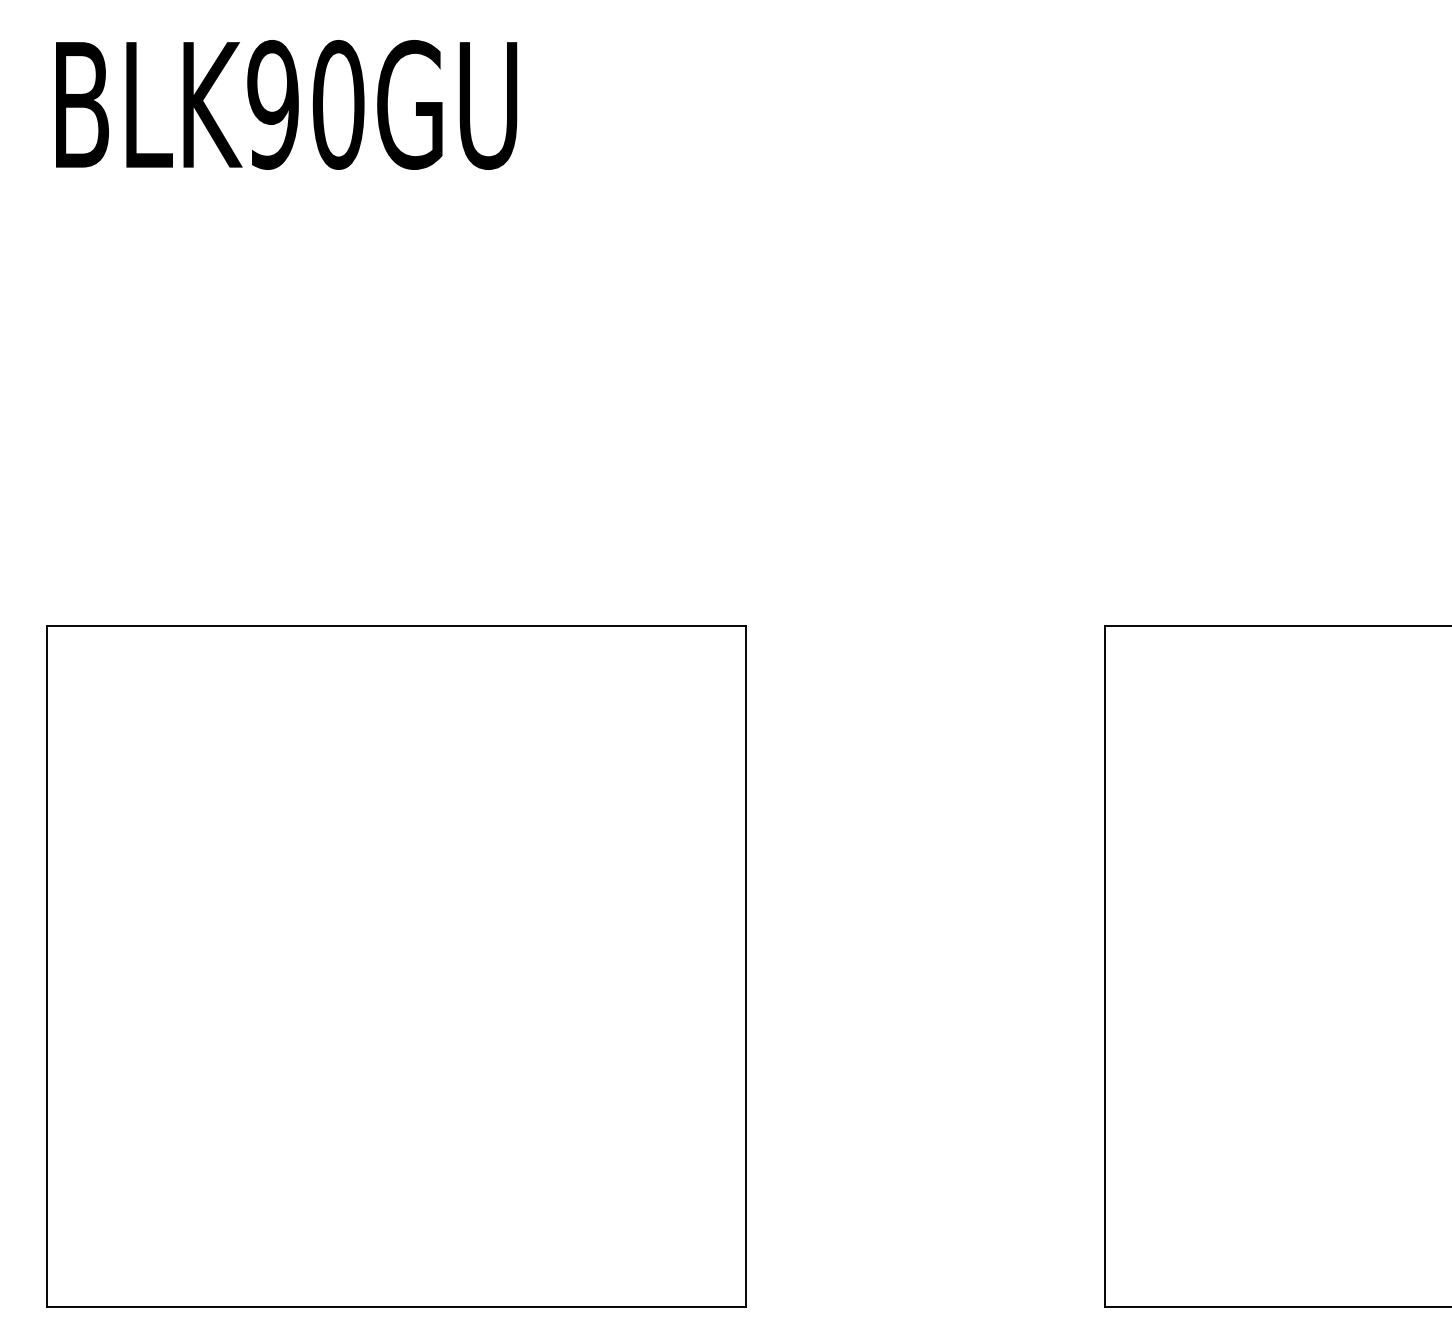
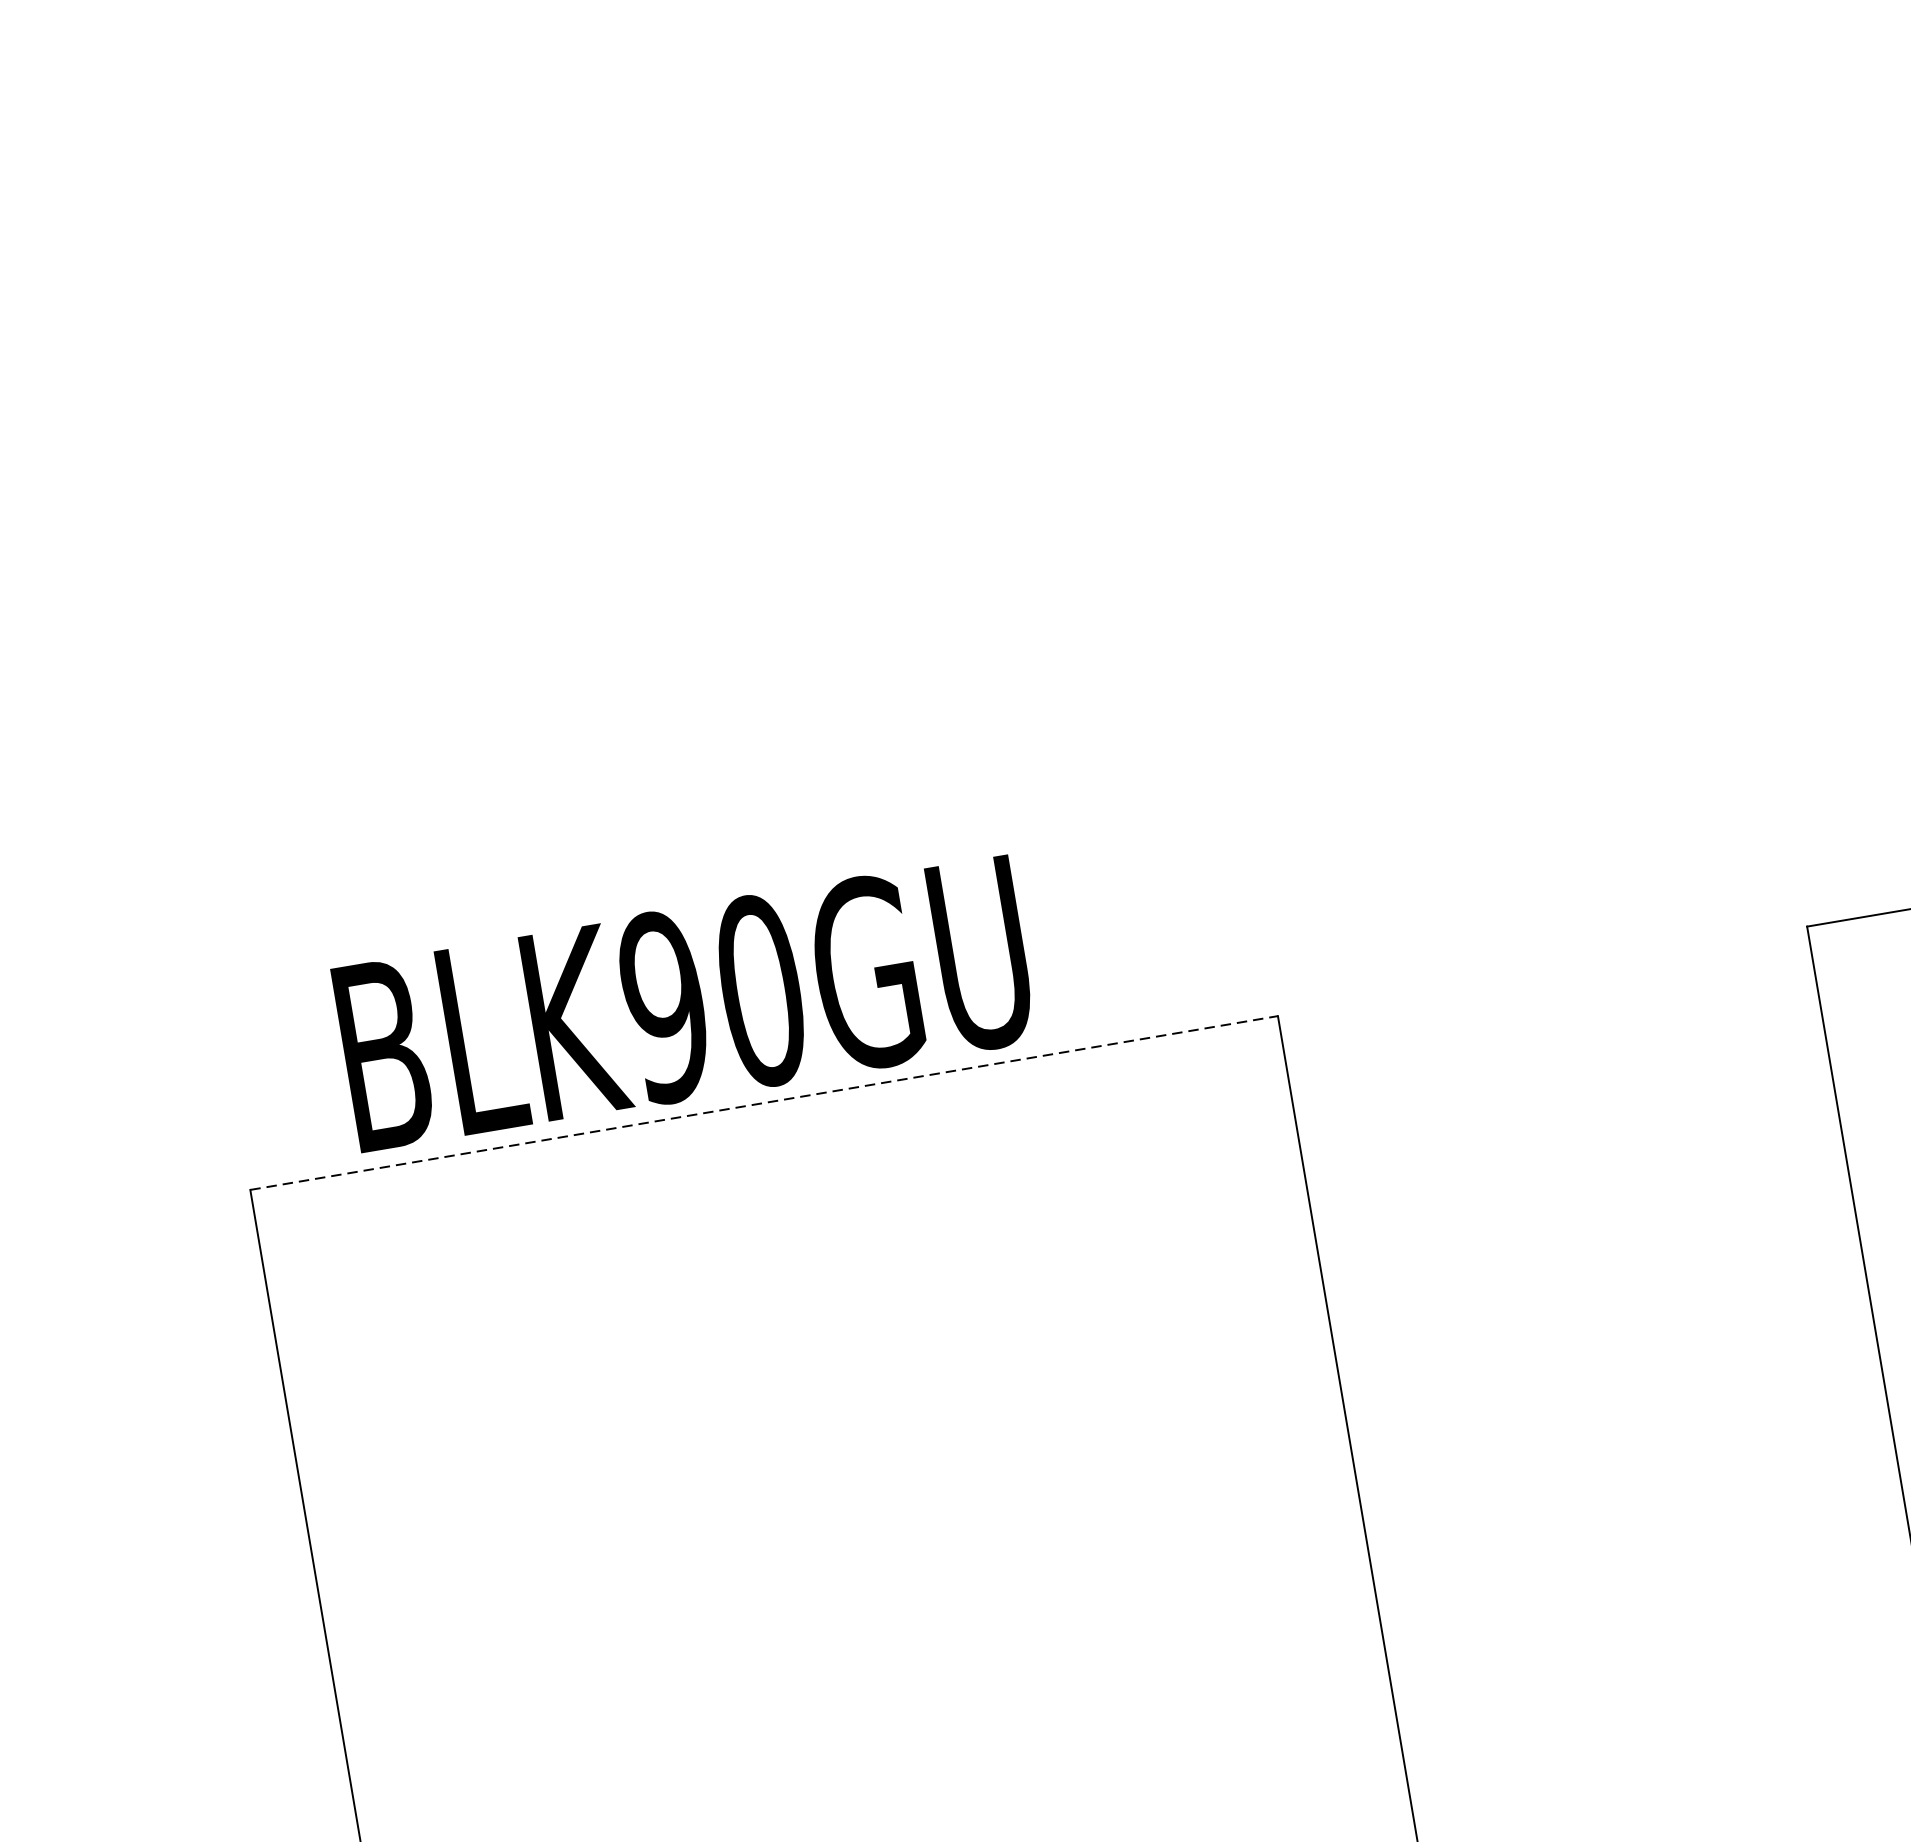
text: (286, 104) -> (684, 1003), moved
line: (396, 626) -> (764, 1103), solid -> dashed

